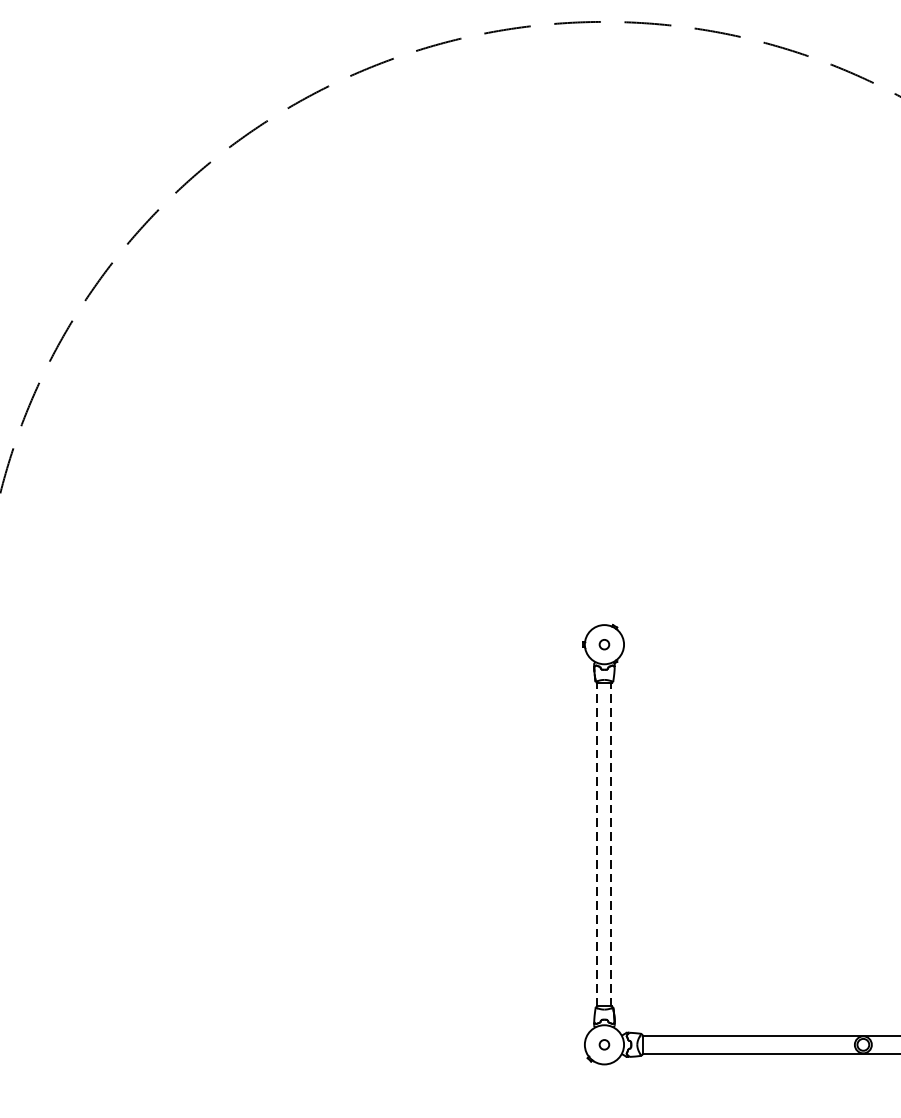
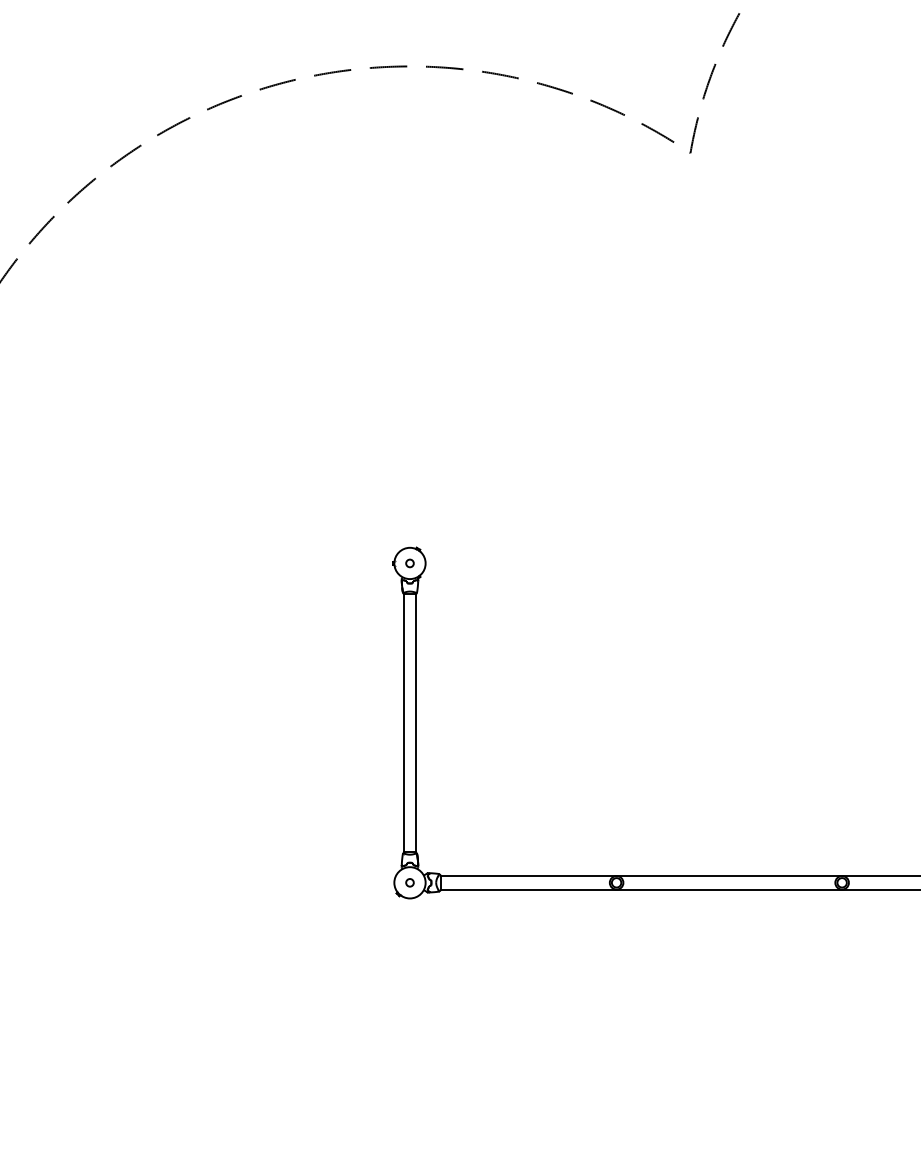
line: (597, 845) -> (404, 723), dashed -> solid
line: (611, 845) -> (415, 723), dashed -> solid

